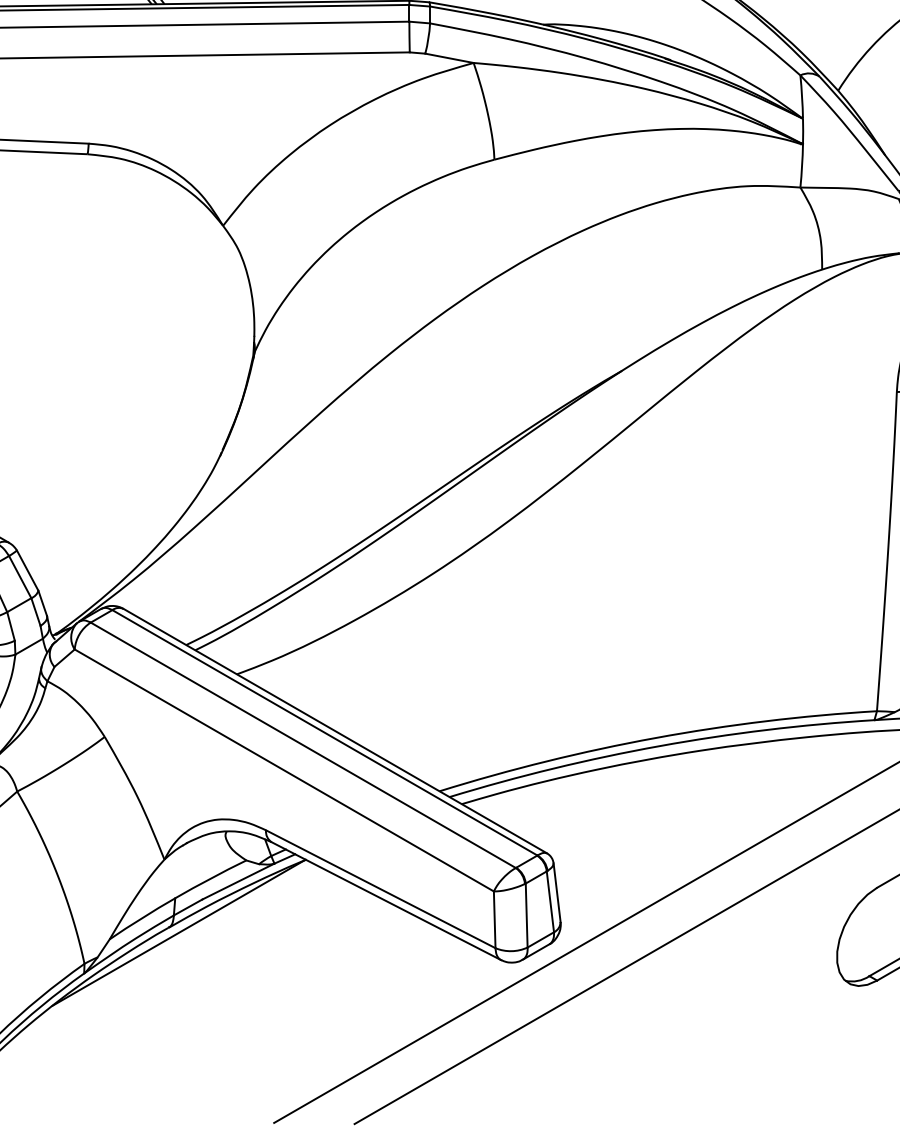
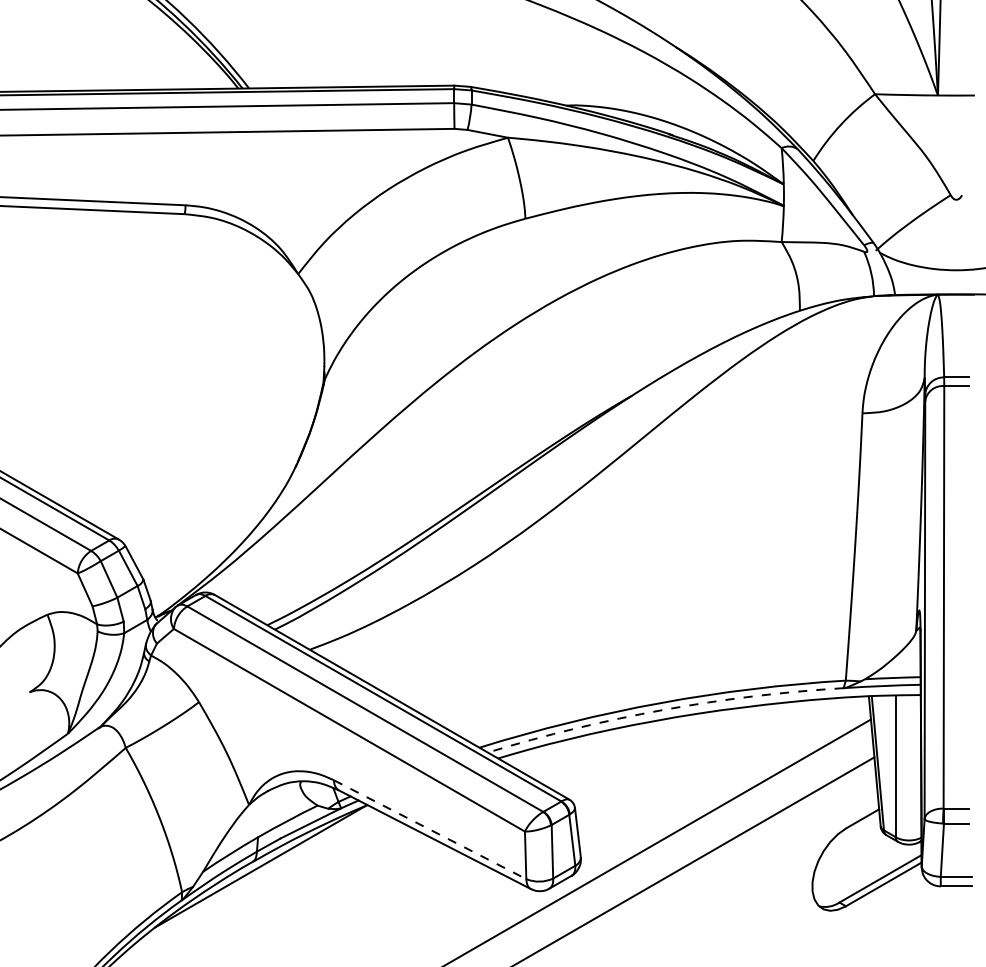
arc: (659, 745) -> (663, 709), solid -> dashed
line: (381, 888) -> (430, 829), solid -> dashed

